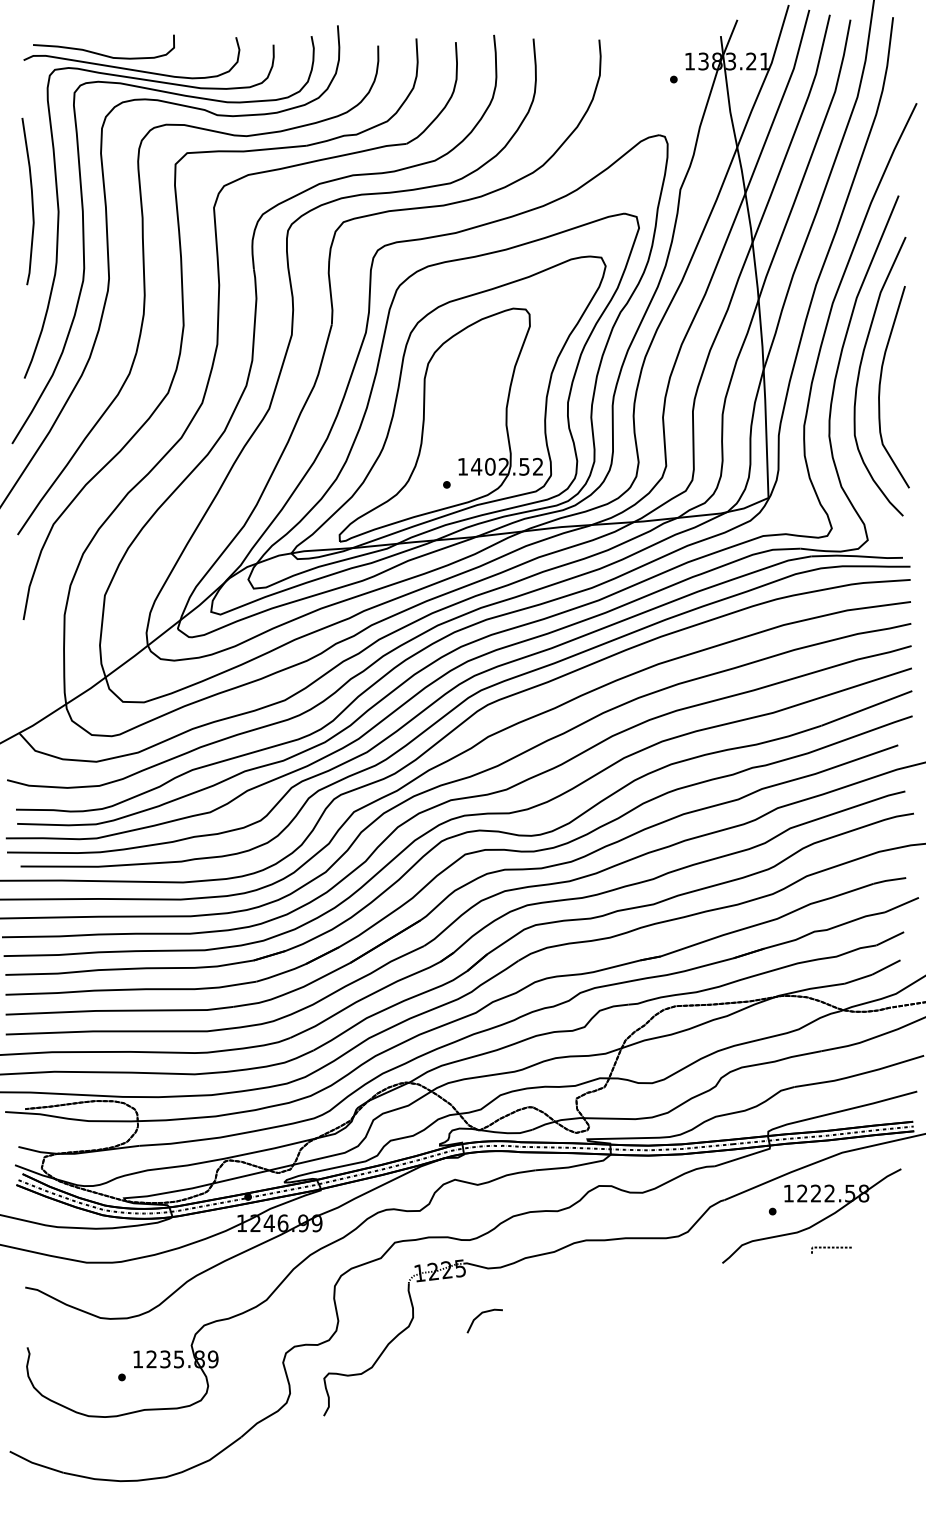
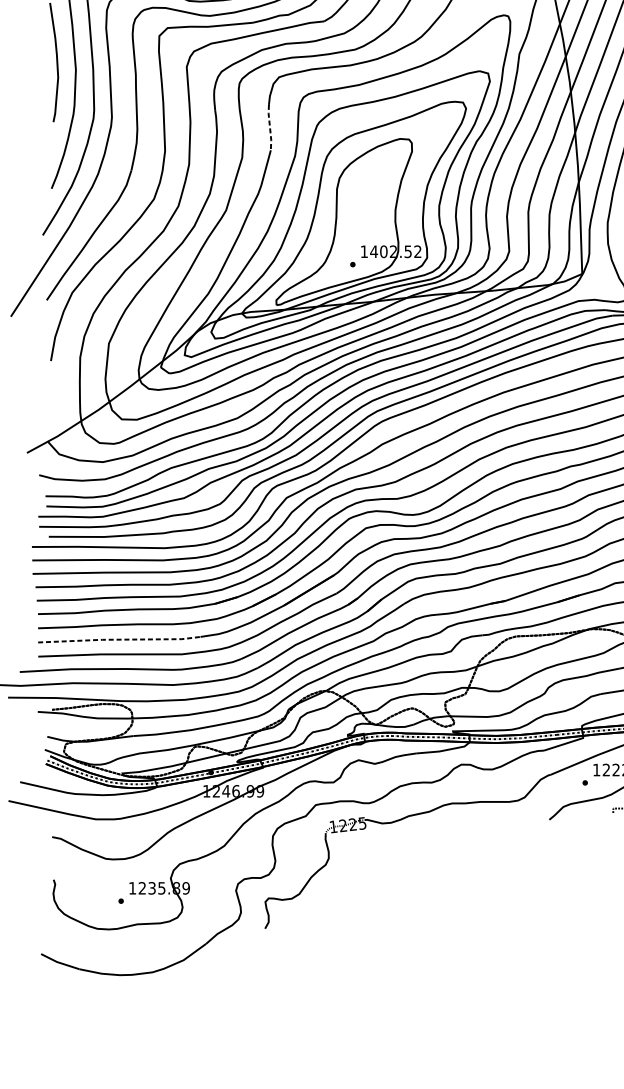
line: (330, 292) -> (269, 127), solid -> dashed
line: (119, 1010) -> (119, 639), solid -> dashed
line: (480, 1315) -> (376, 857), removed

